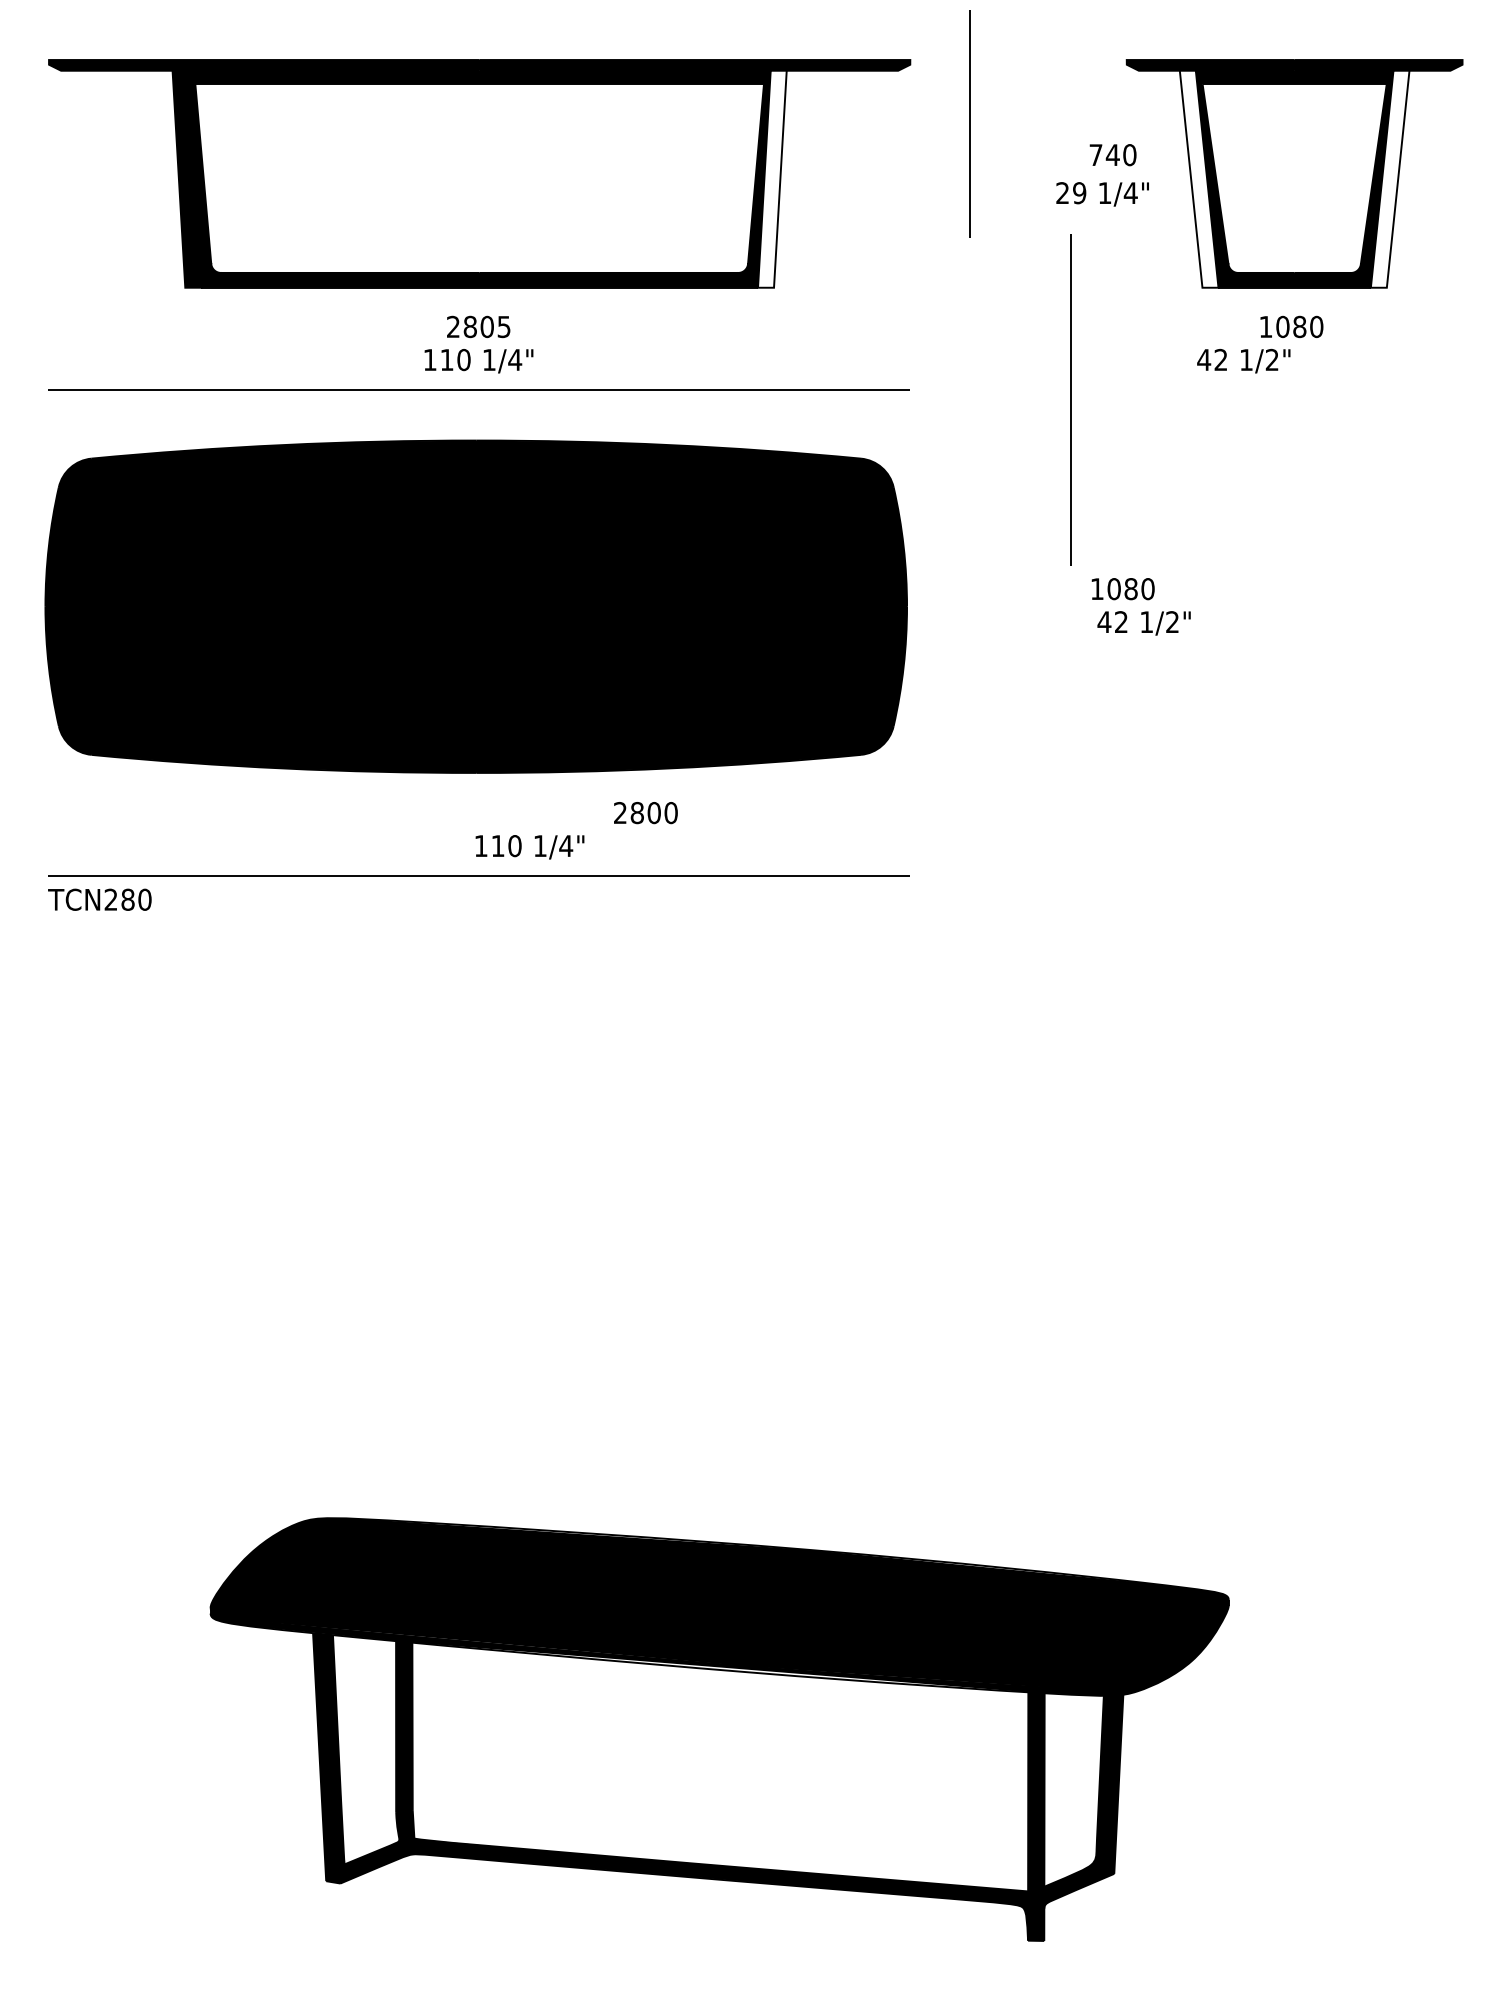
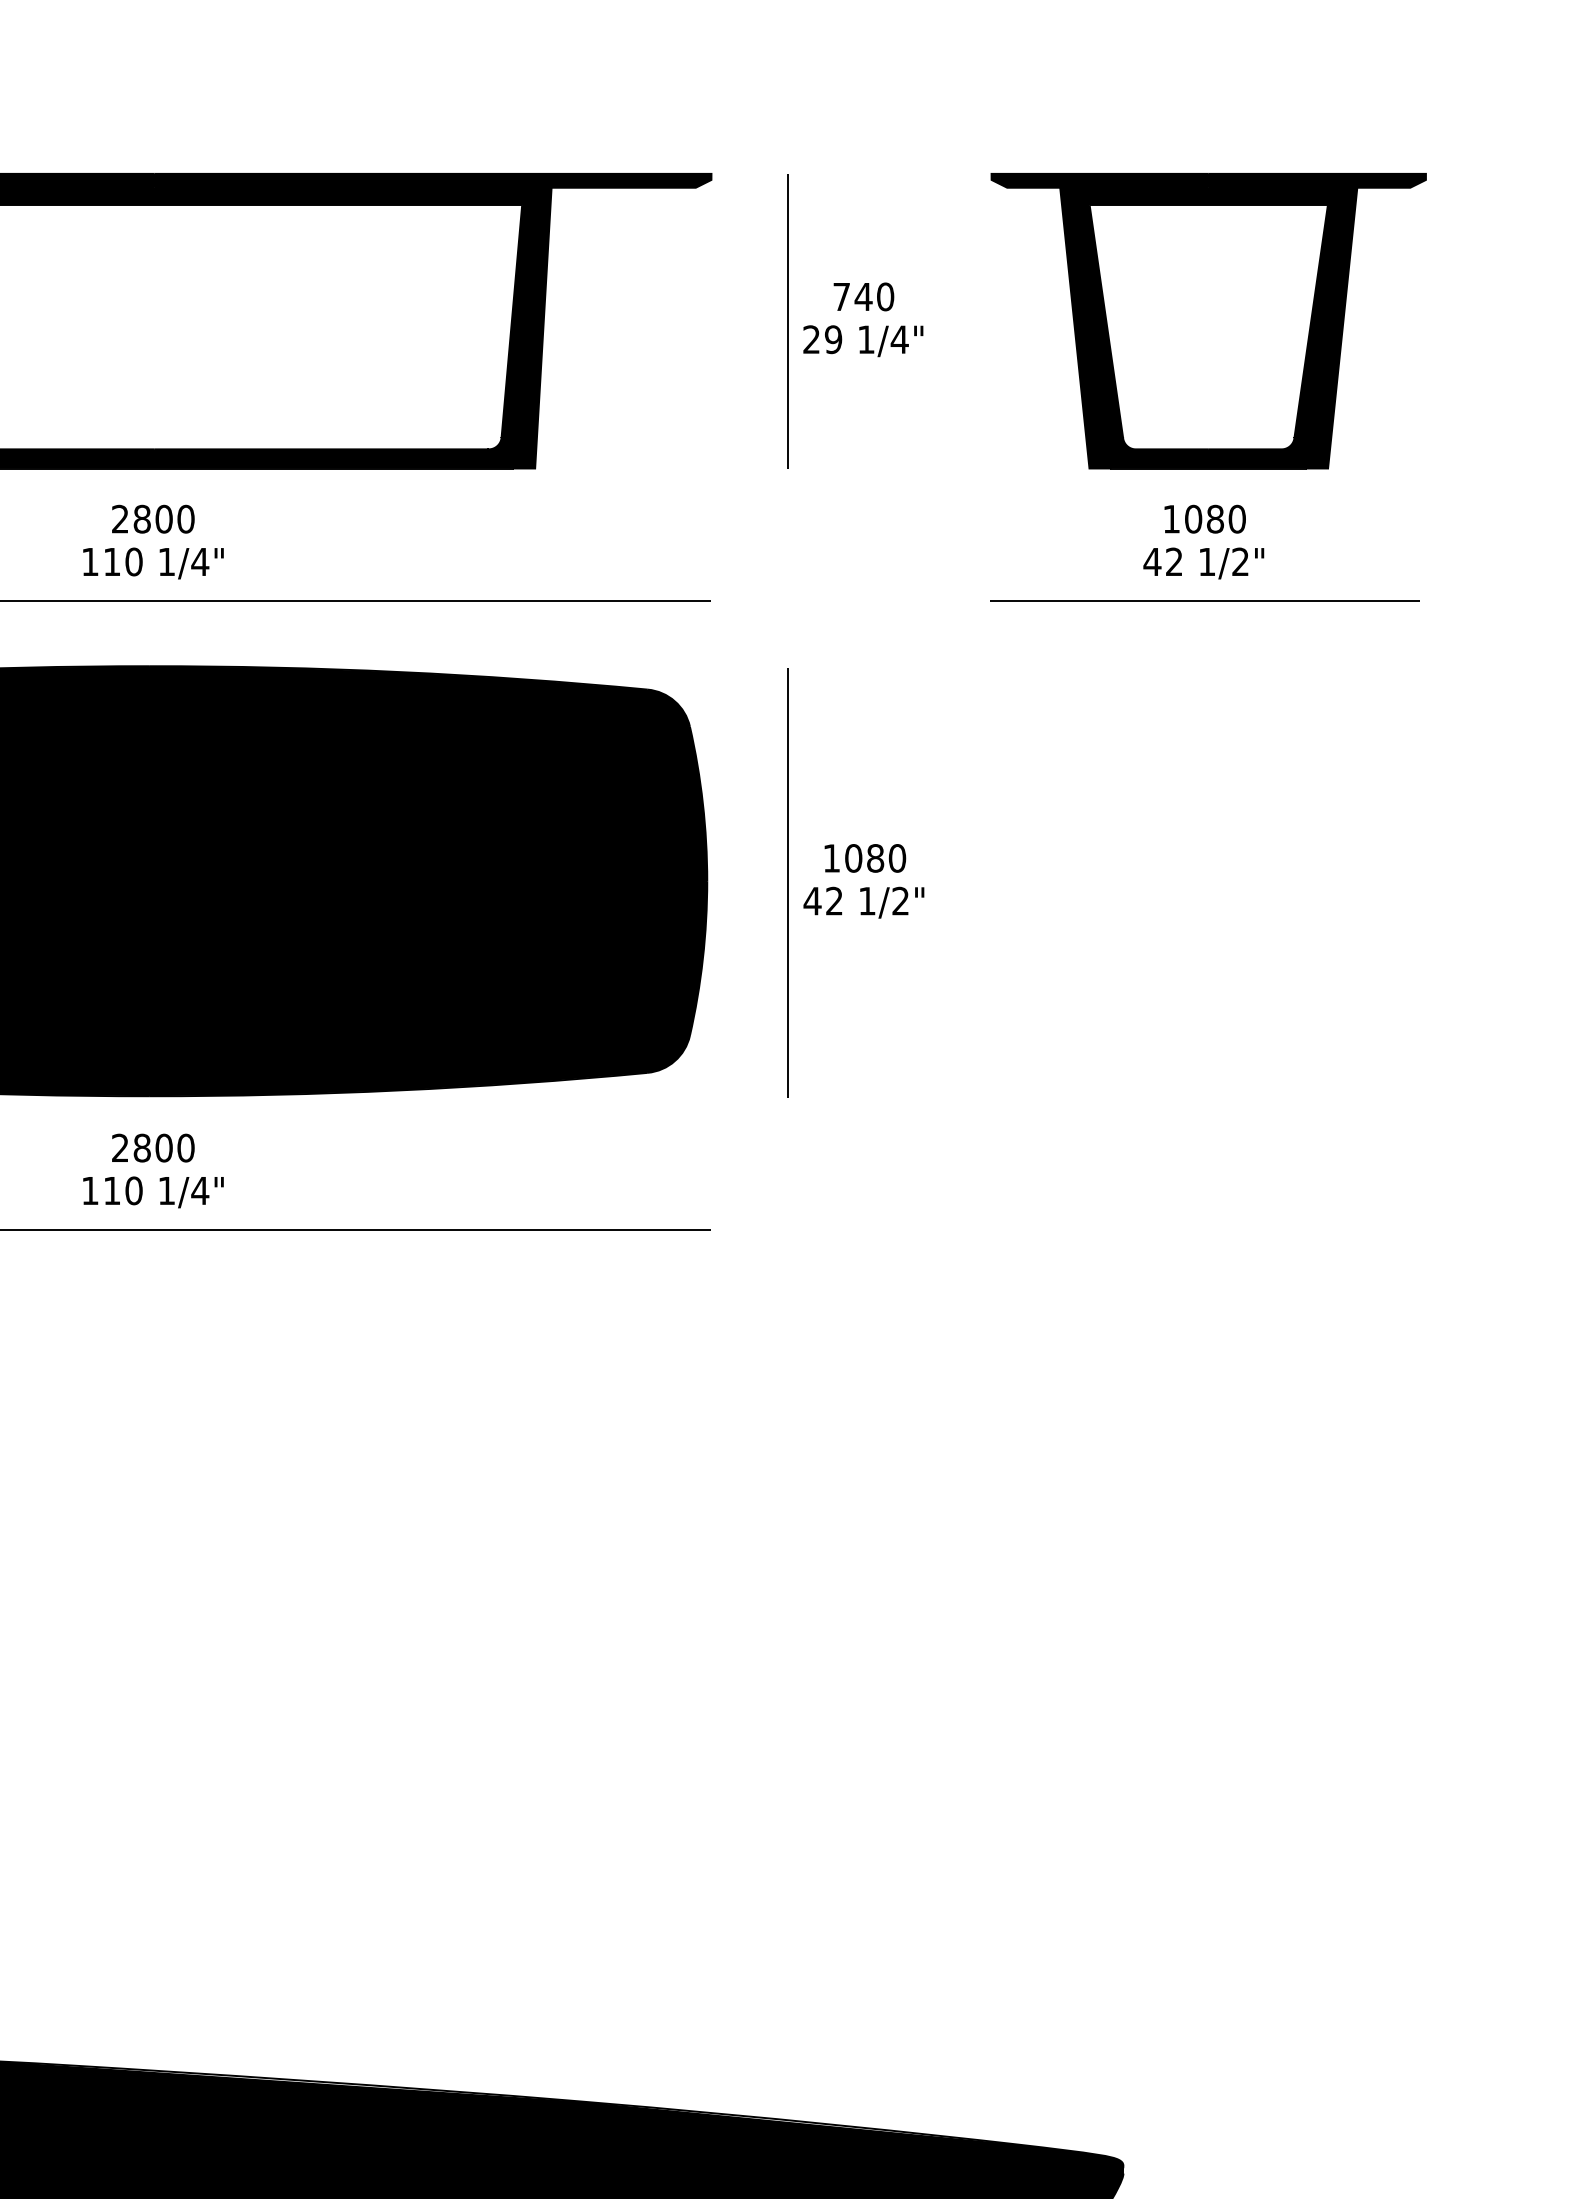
line: (969, 123) -> (788, 320), moved
text: (1112, 155) -> (863, 297), moved
fill: (772, 178) -> (533, 327), added
fill: (1198, 178) -> (1084, 327), added
fill: (1389, 178) -> (1331, 327), added
text: (1102, 194) -> (863, 341), moved
text: (503, 326) -> (185, 518), 2805 -> 2800
text: (1243, 360) -> (1203, 562), moved
line: (1291, 389) -> (1204, 600), added
line: (1070, 399) -> (788, 882), moved
text: (1122, 589) -> (864, 858), moved
text: (1143, 623) -> (863, 902), moved
text: (645, 813) -> (152, 1148), moved
text: (529, 847) -> (152, 1192), moved

